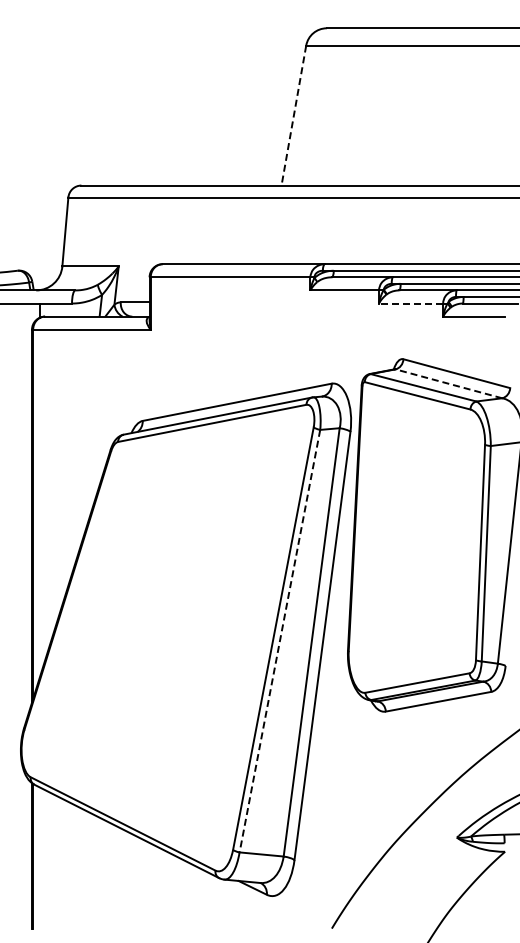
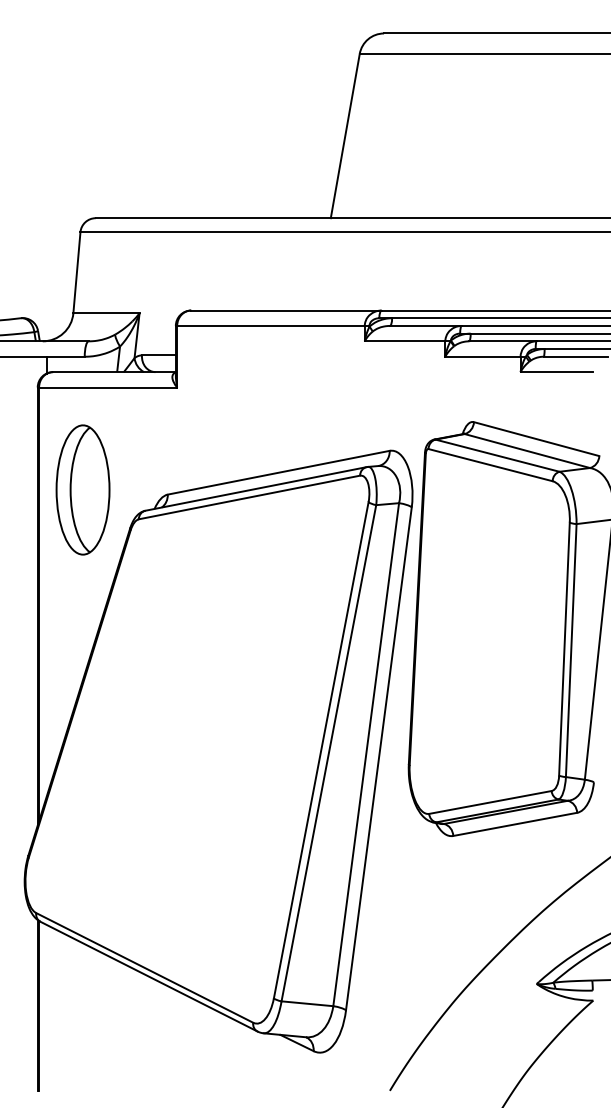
line: (293, 116) -> (344, 137), dashed -> solid
line: (410, 303) -> (482, 356), dashed -> solid
line: (448, 383) -> (526, 450), dashed -> solid
part: (70, 416) -> (82, 489), added
line: (279, 641) -> (328, 753), dashed -> solid

